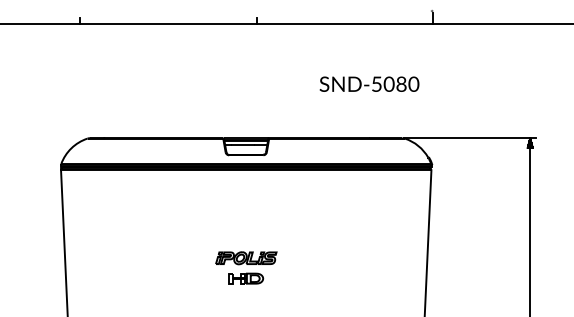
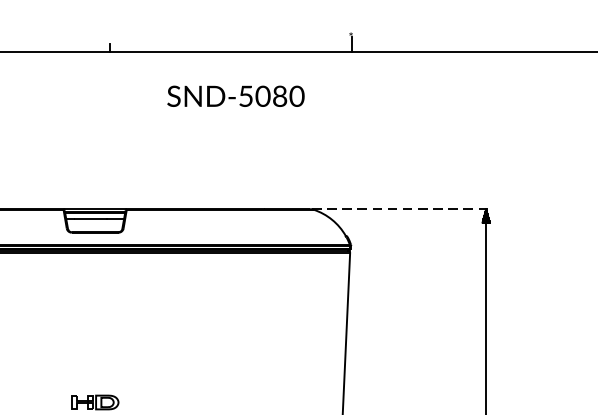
text: (369, 83) -> (235, 95), moved
line: (470, 138) -> (403, 209), solid -> dashed
part: (246, 258) -> (95, 374), removed

